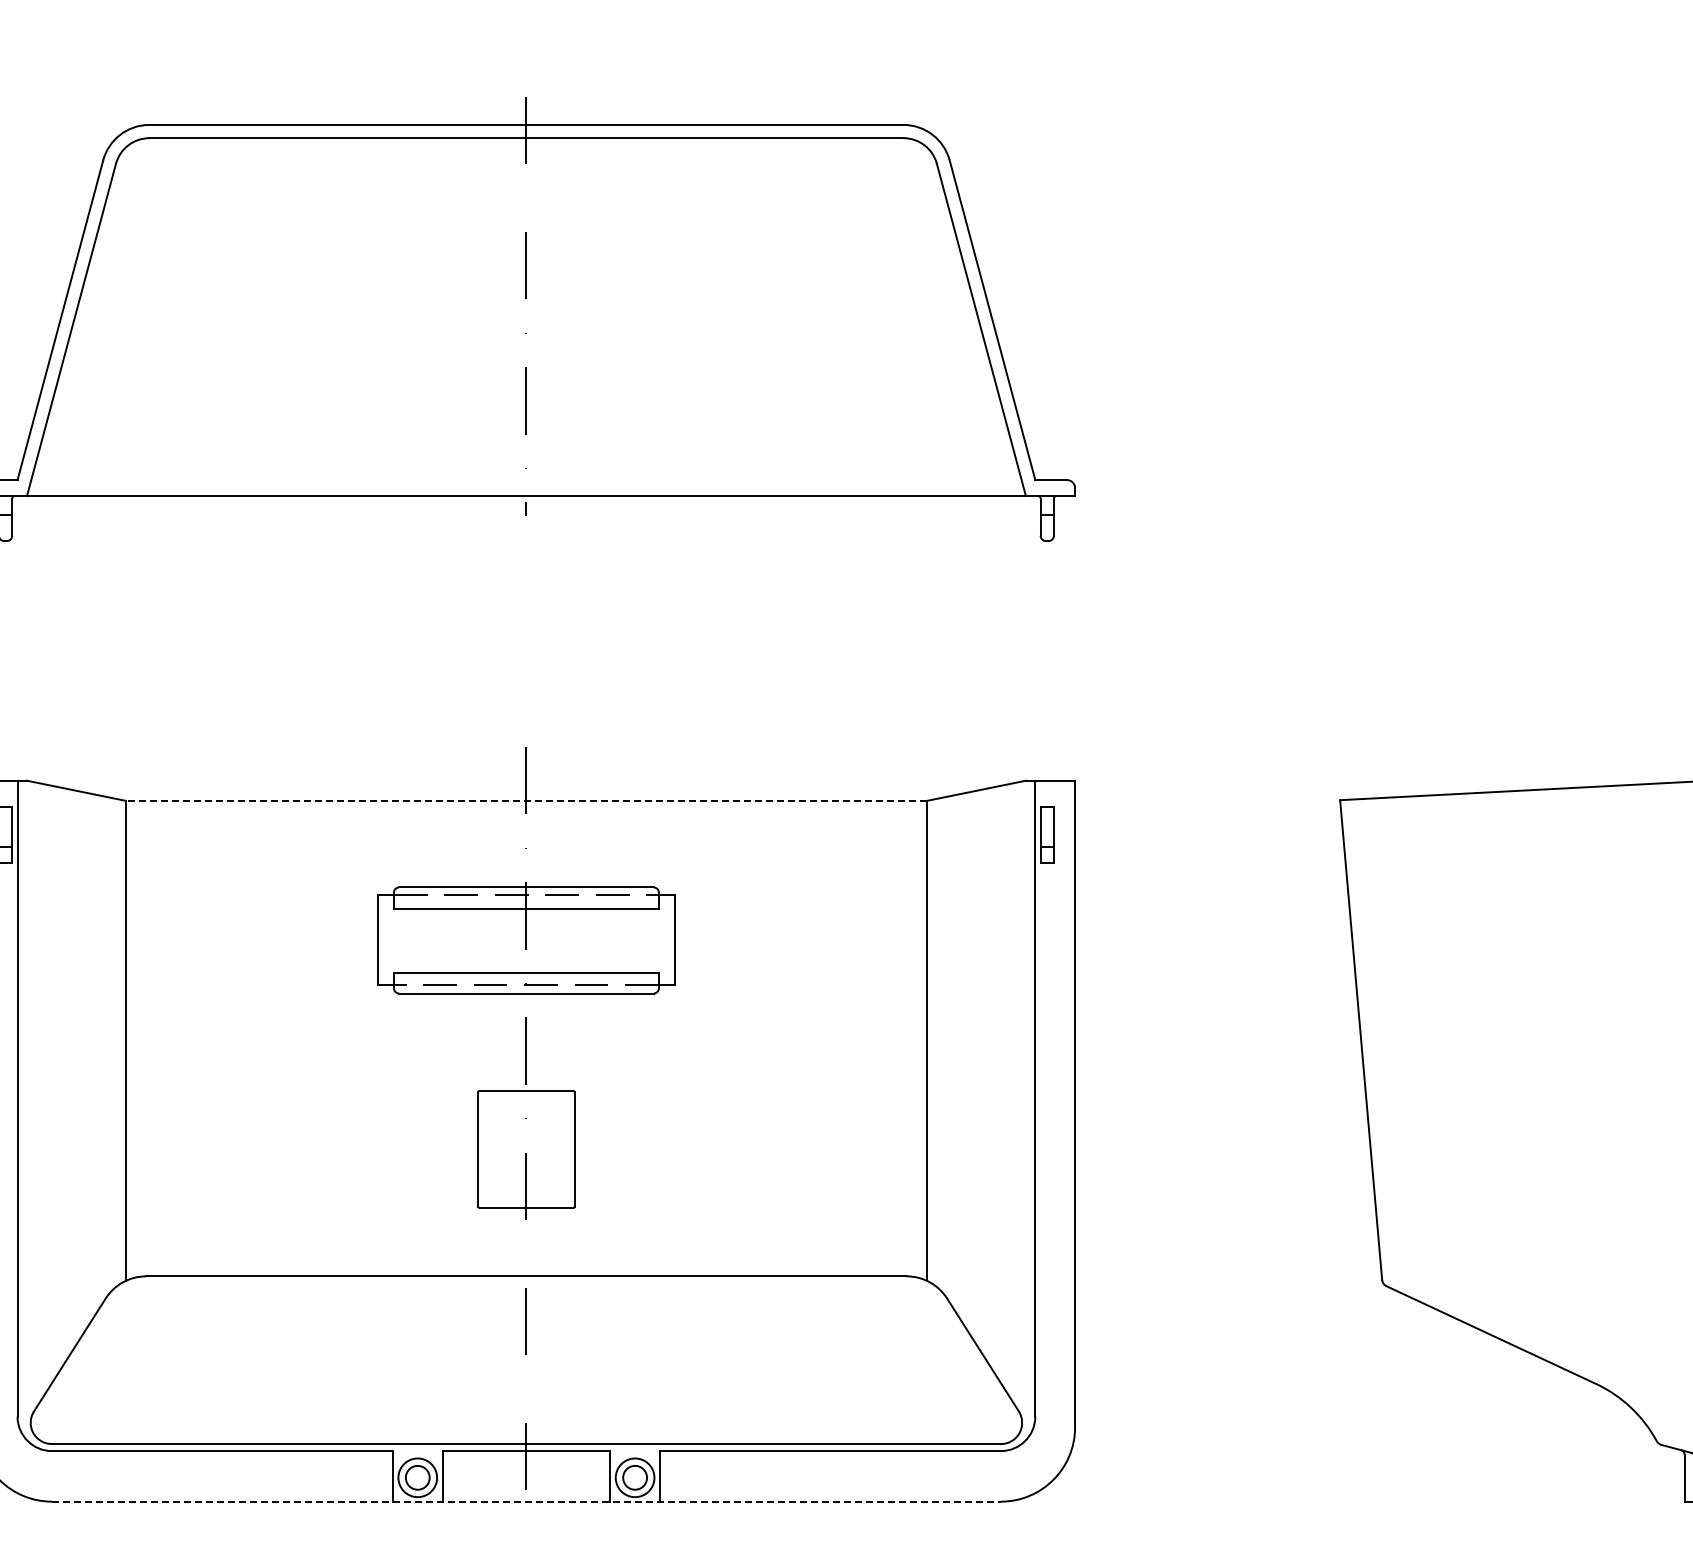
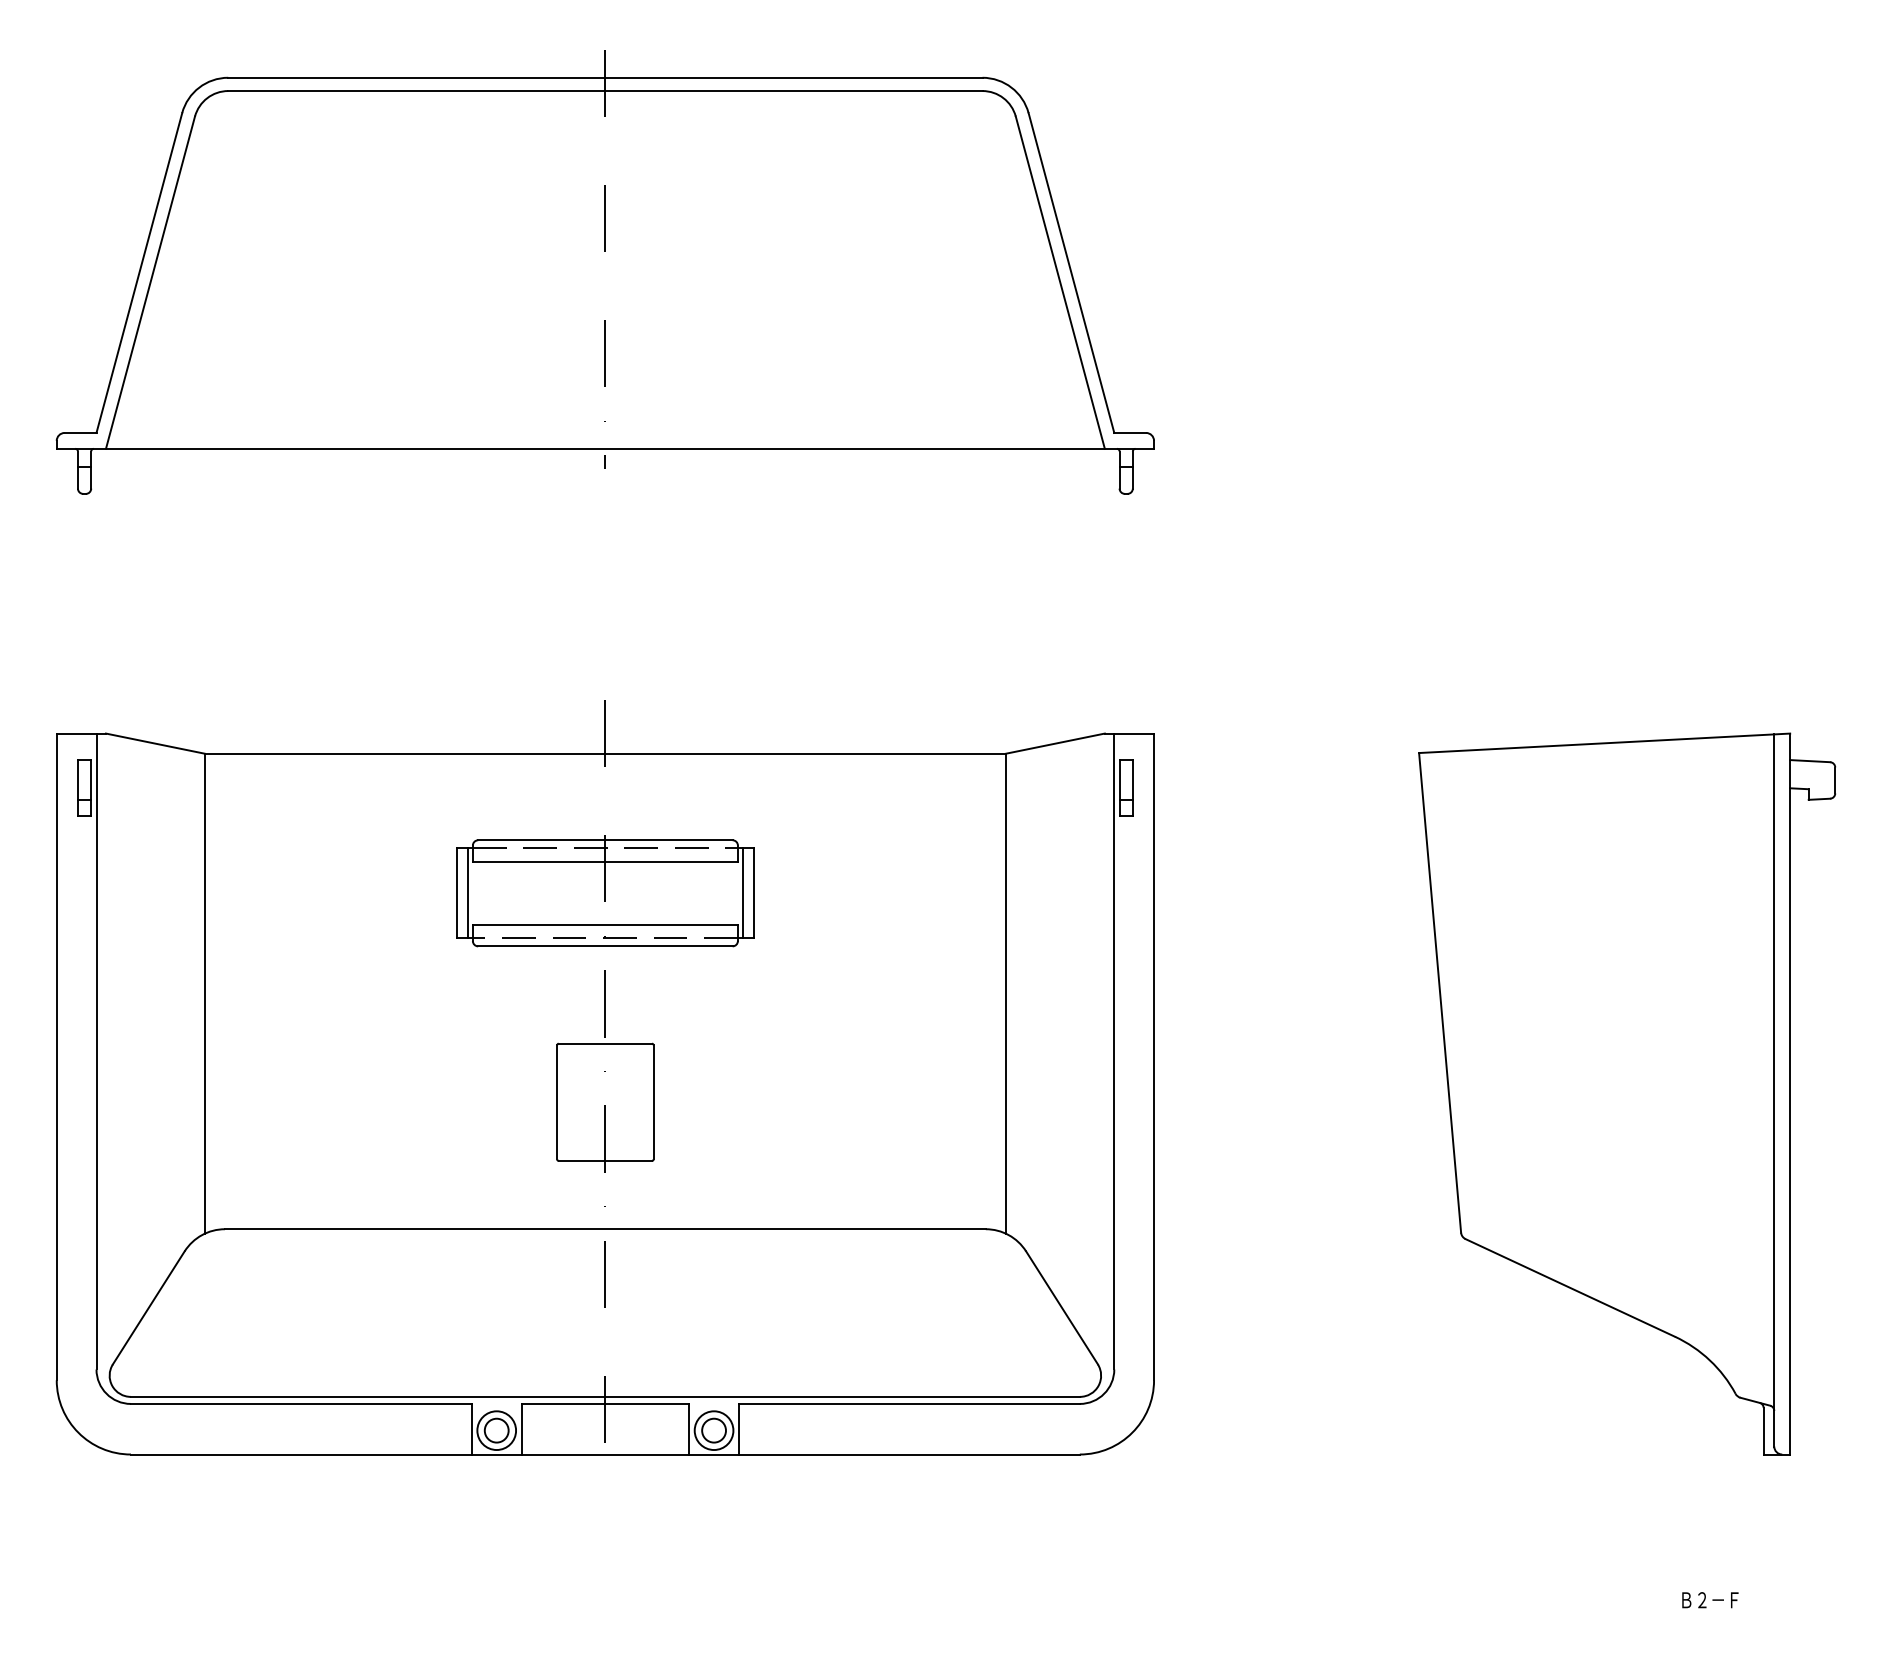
line: (526, 800) -> (605, 753), dashed -> solid
line: (388, 939) -> (467, 892), added
line: (664, 939) -> (743, 892), added
line: (526, 1501) -> (605, 1454), dashed -> solid

